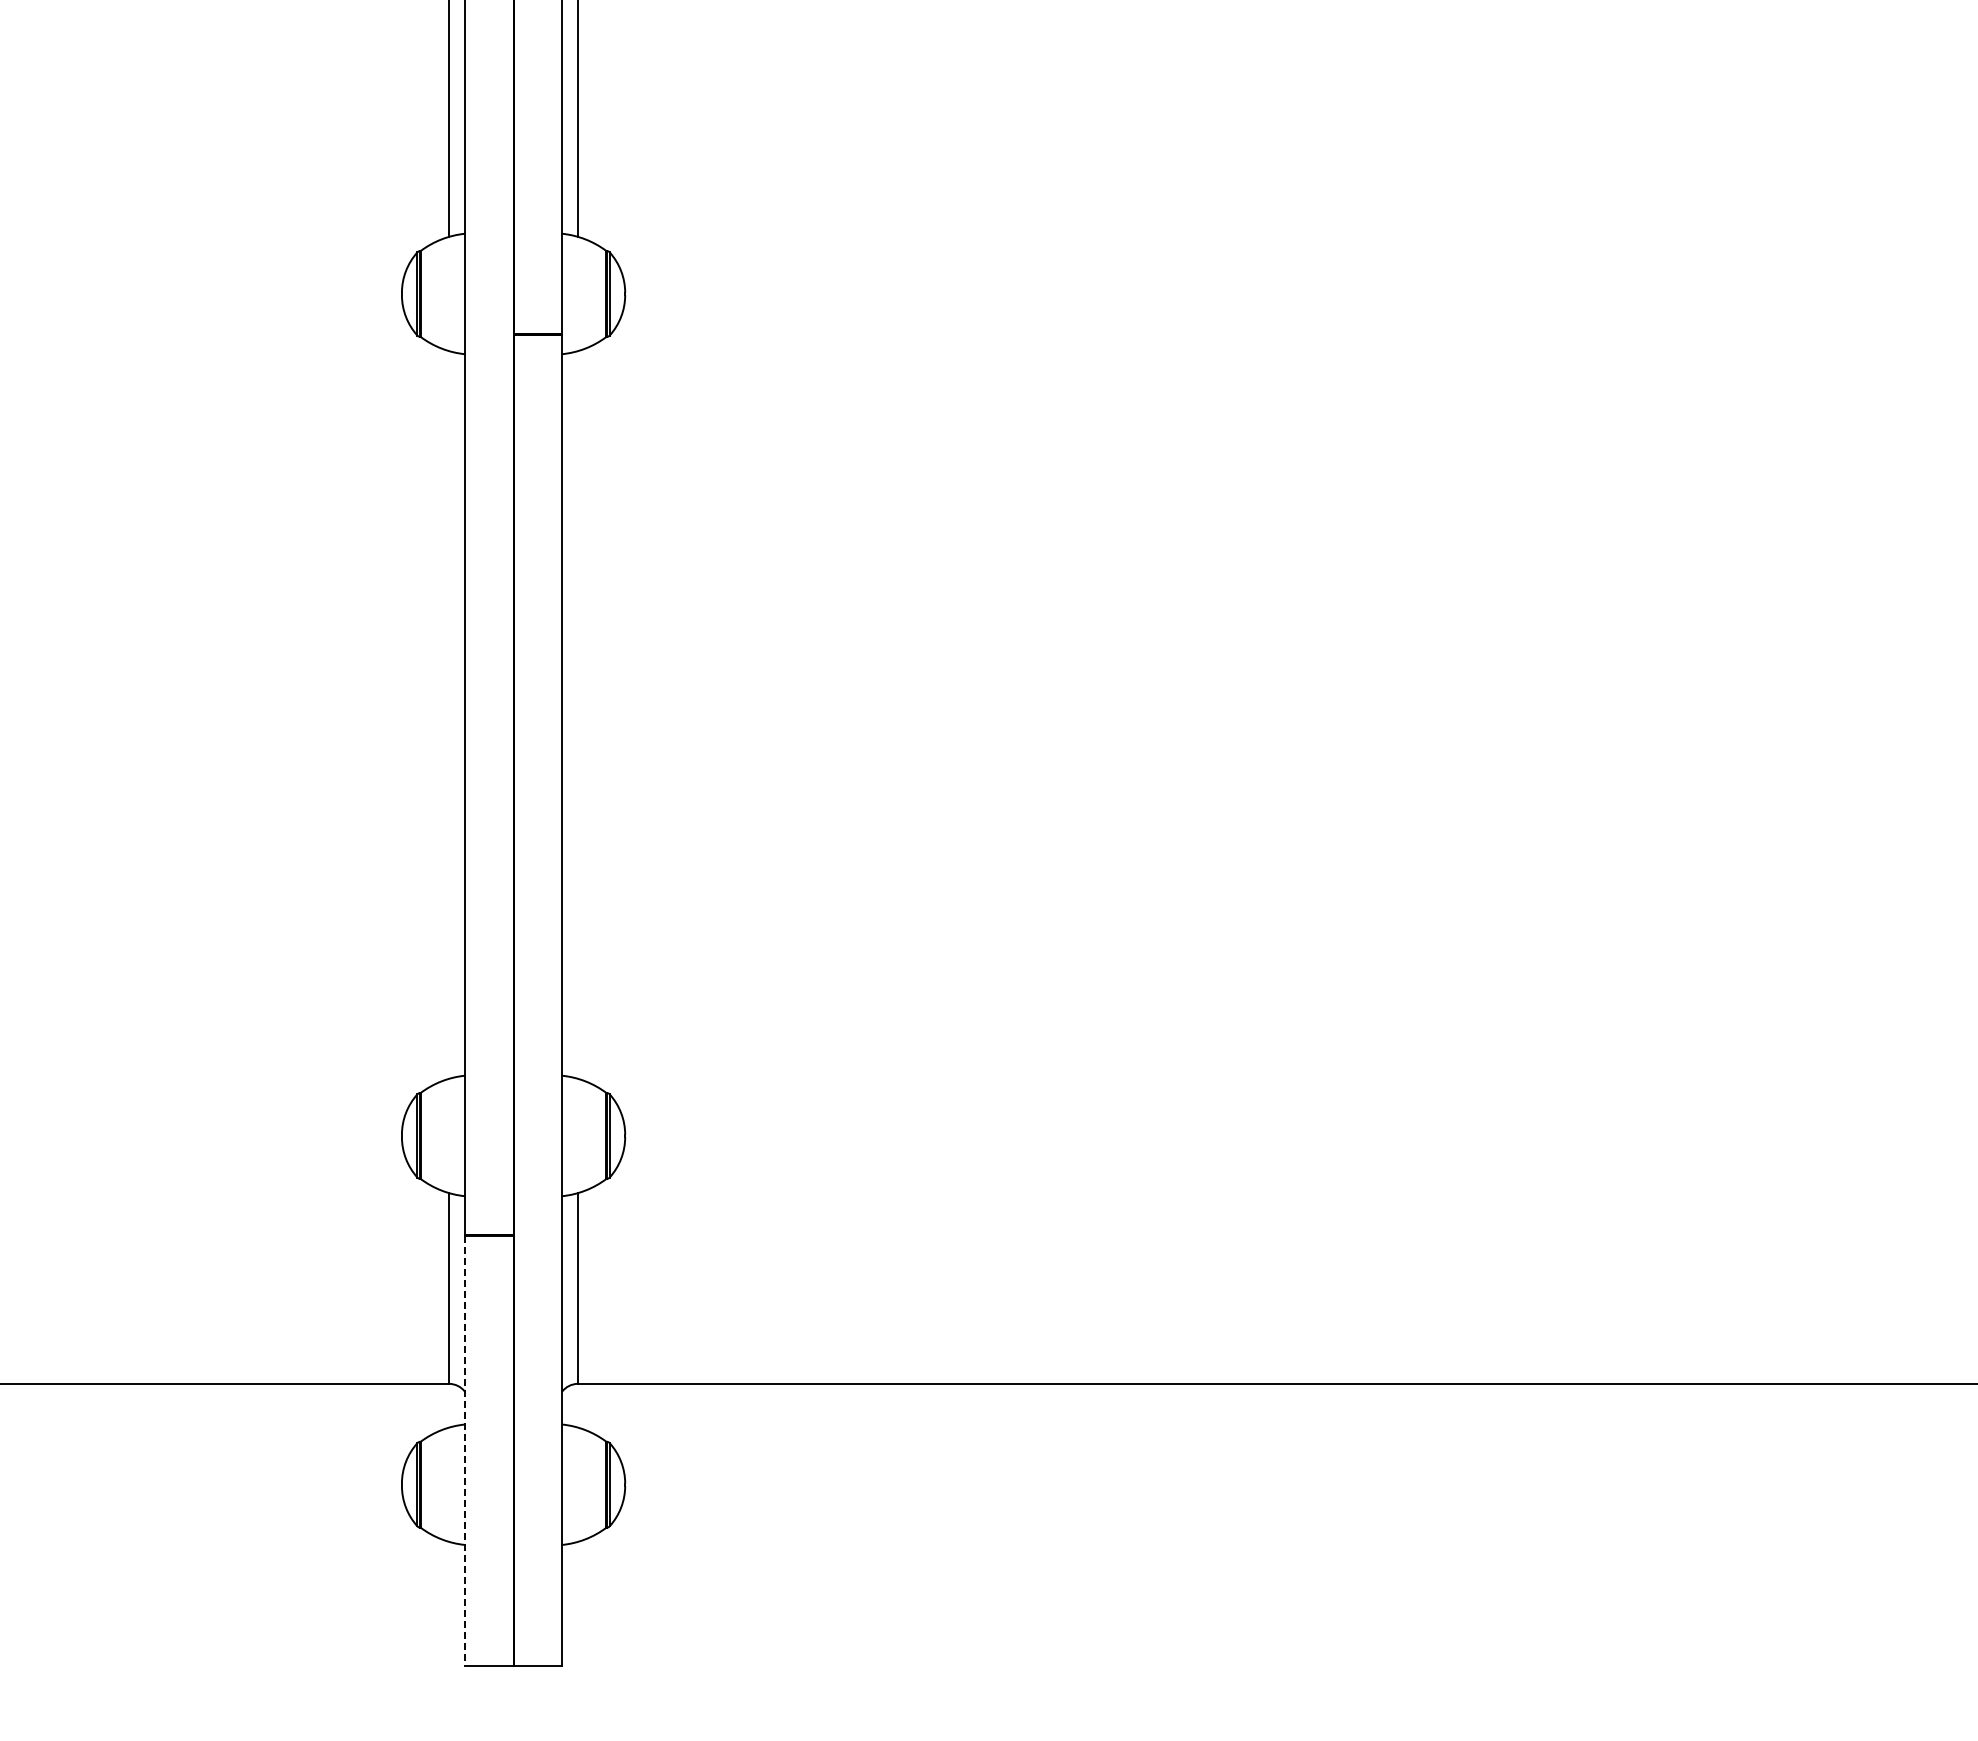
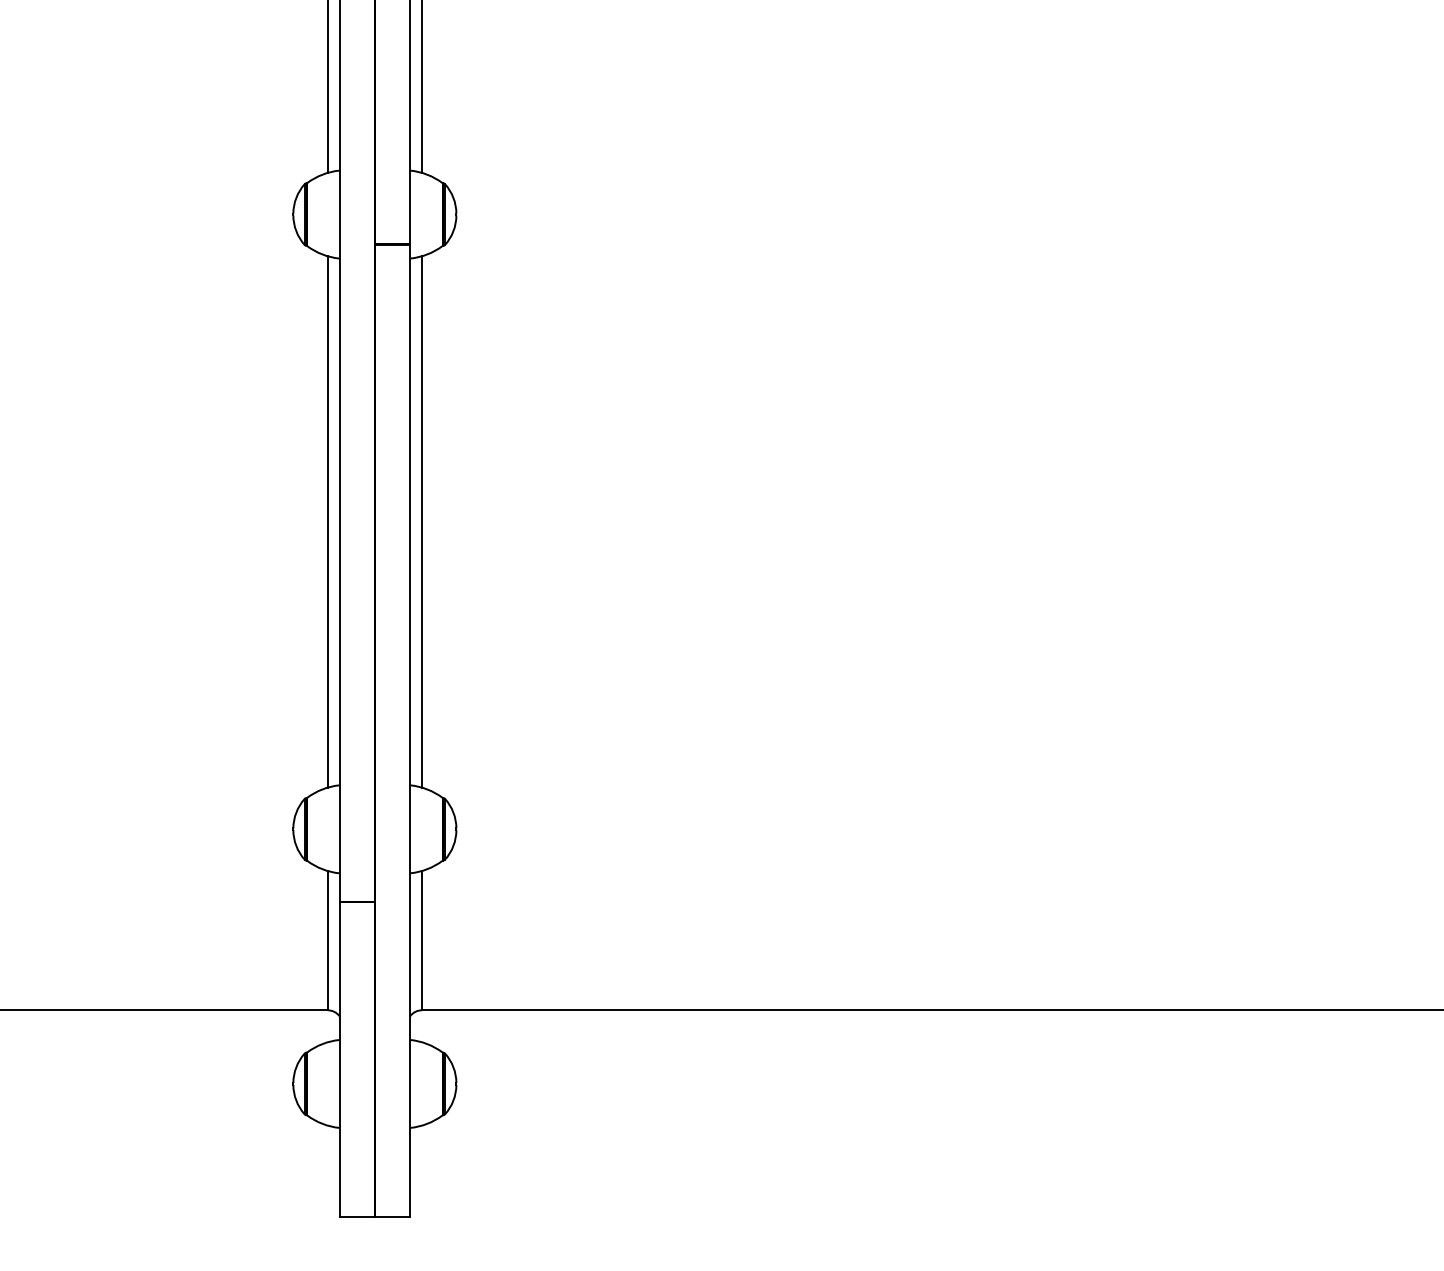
line: (448, 714) -> (327, 521), added
line: (578, 714) -> (422, 521), added
line: (465, 1451) -> (339, 1059), dashed -> solid

